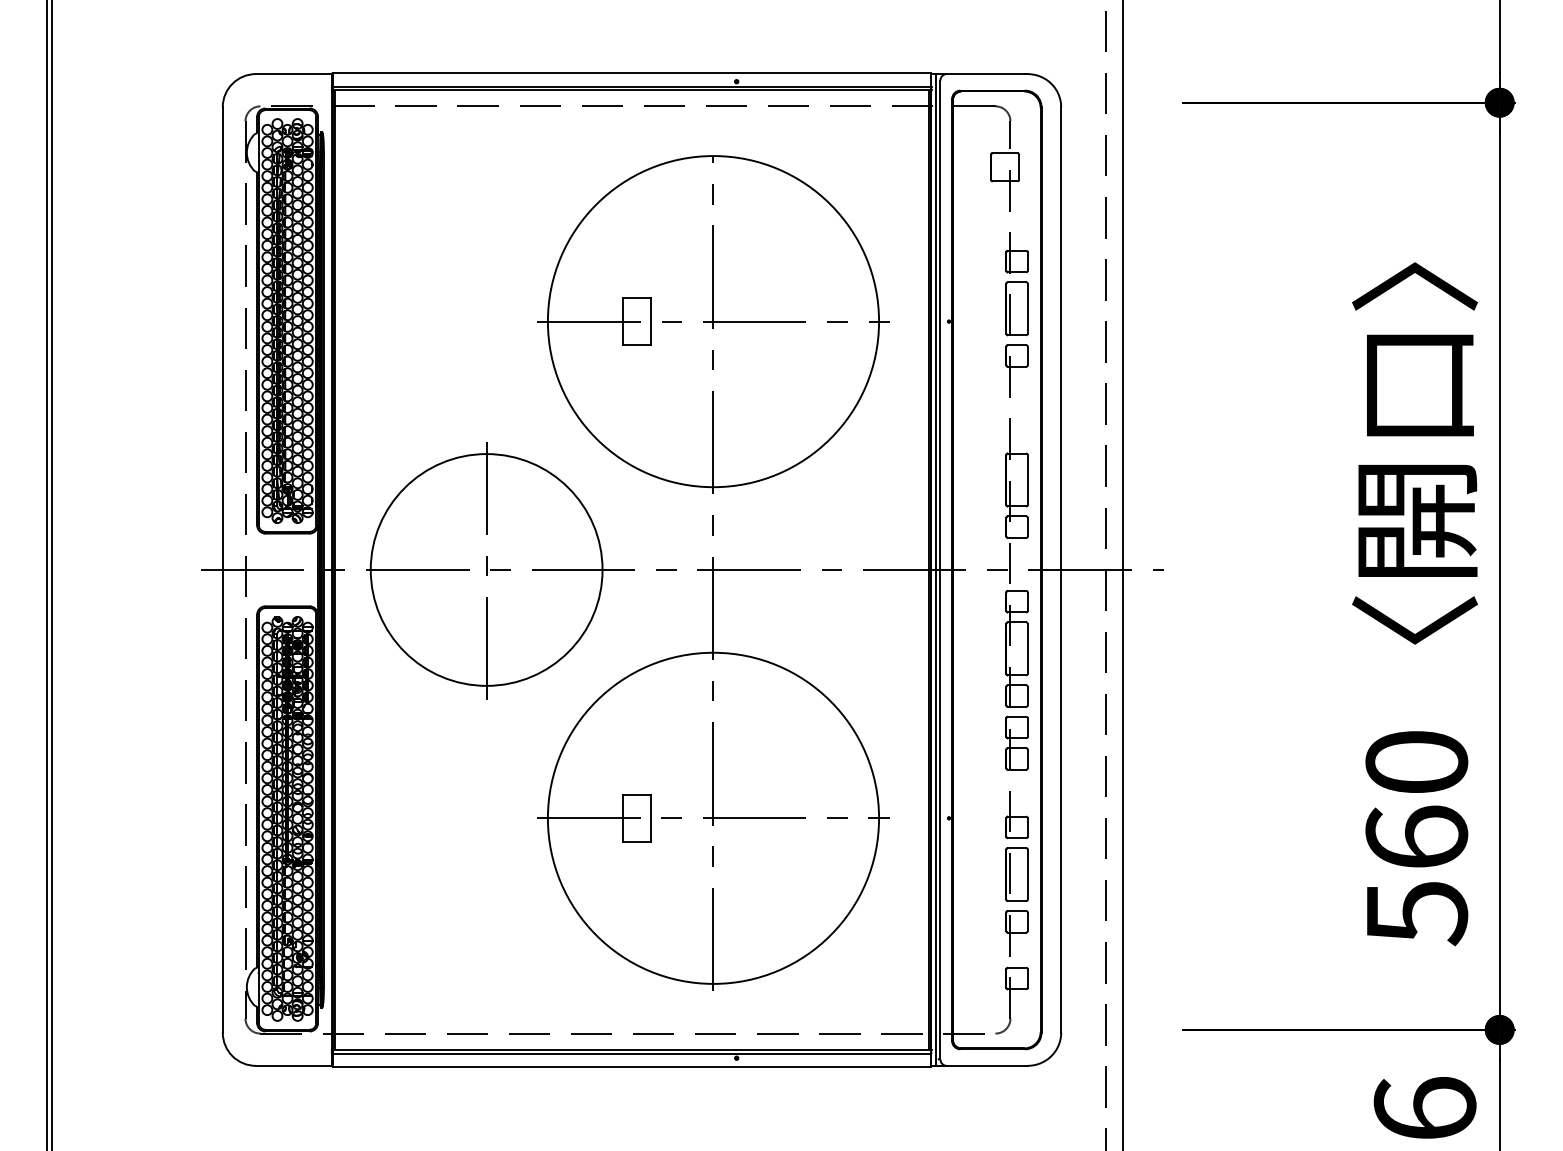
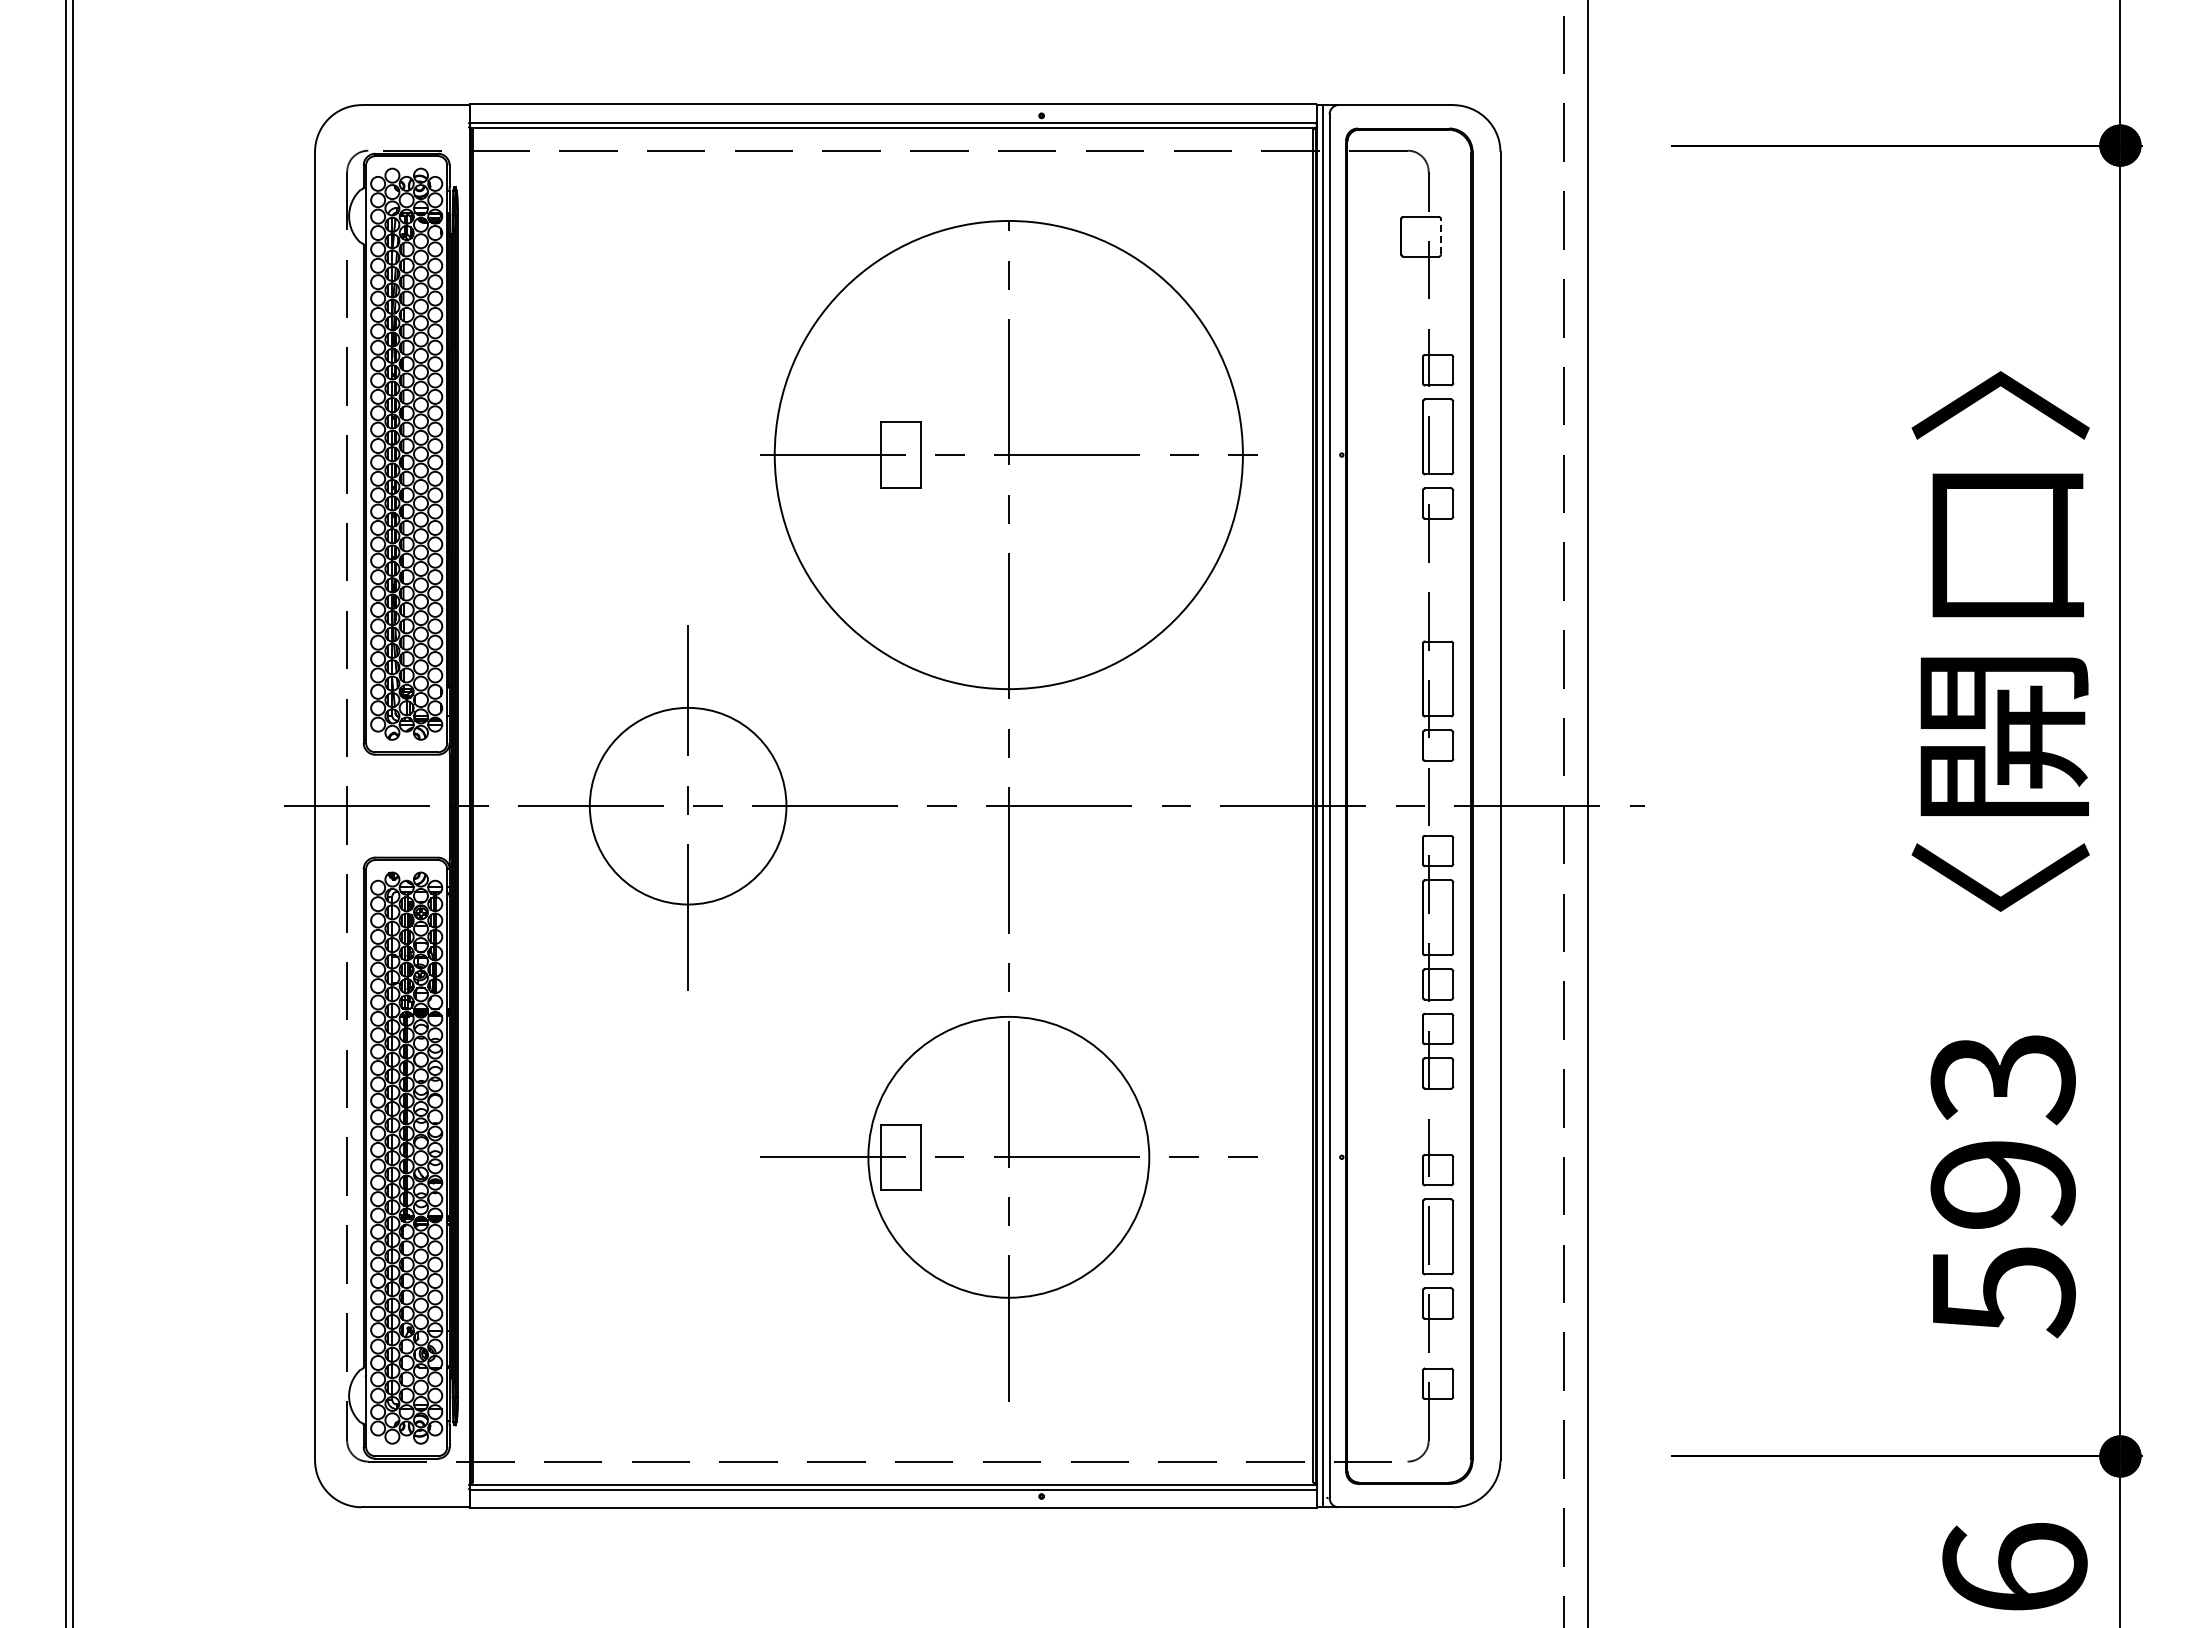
line: (1019, 167) -> (1441, 236), solid -> dashed
circle: (486, 570) -> (688, 806), size x0.6
text: (1416, 800) -> (2002, 1131), 560 -> 593
circle: (713, 818) -> (1008, 1157), size x0.6

